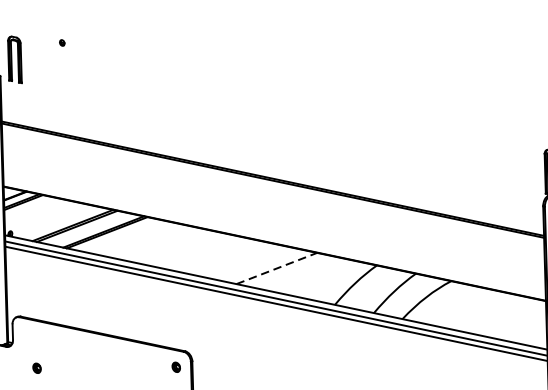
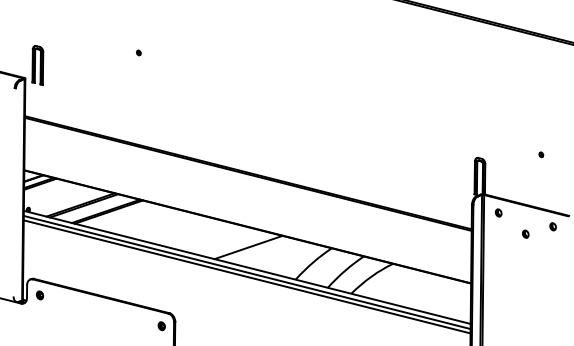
part: (61, 42) -> (138, 52), moved
line: (276, 268) -> (248, 247), dashed -> solid
part: (36, 368) -> (39, 295), moved

